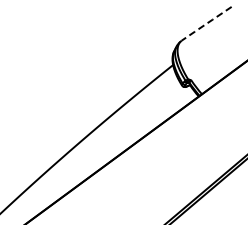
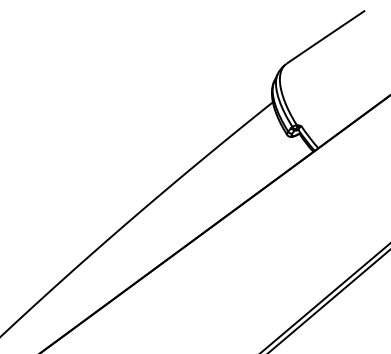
line: (206, 23) -> (325, 36), dashed -> solid

